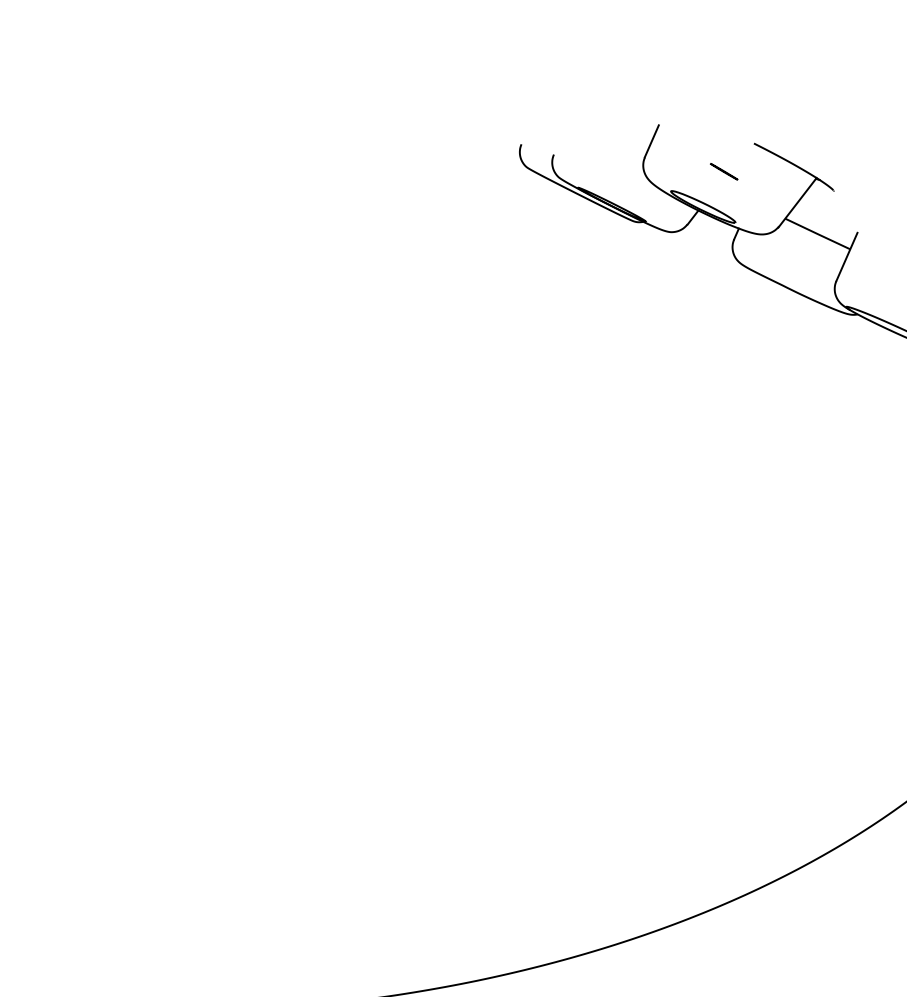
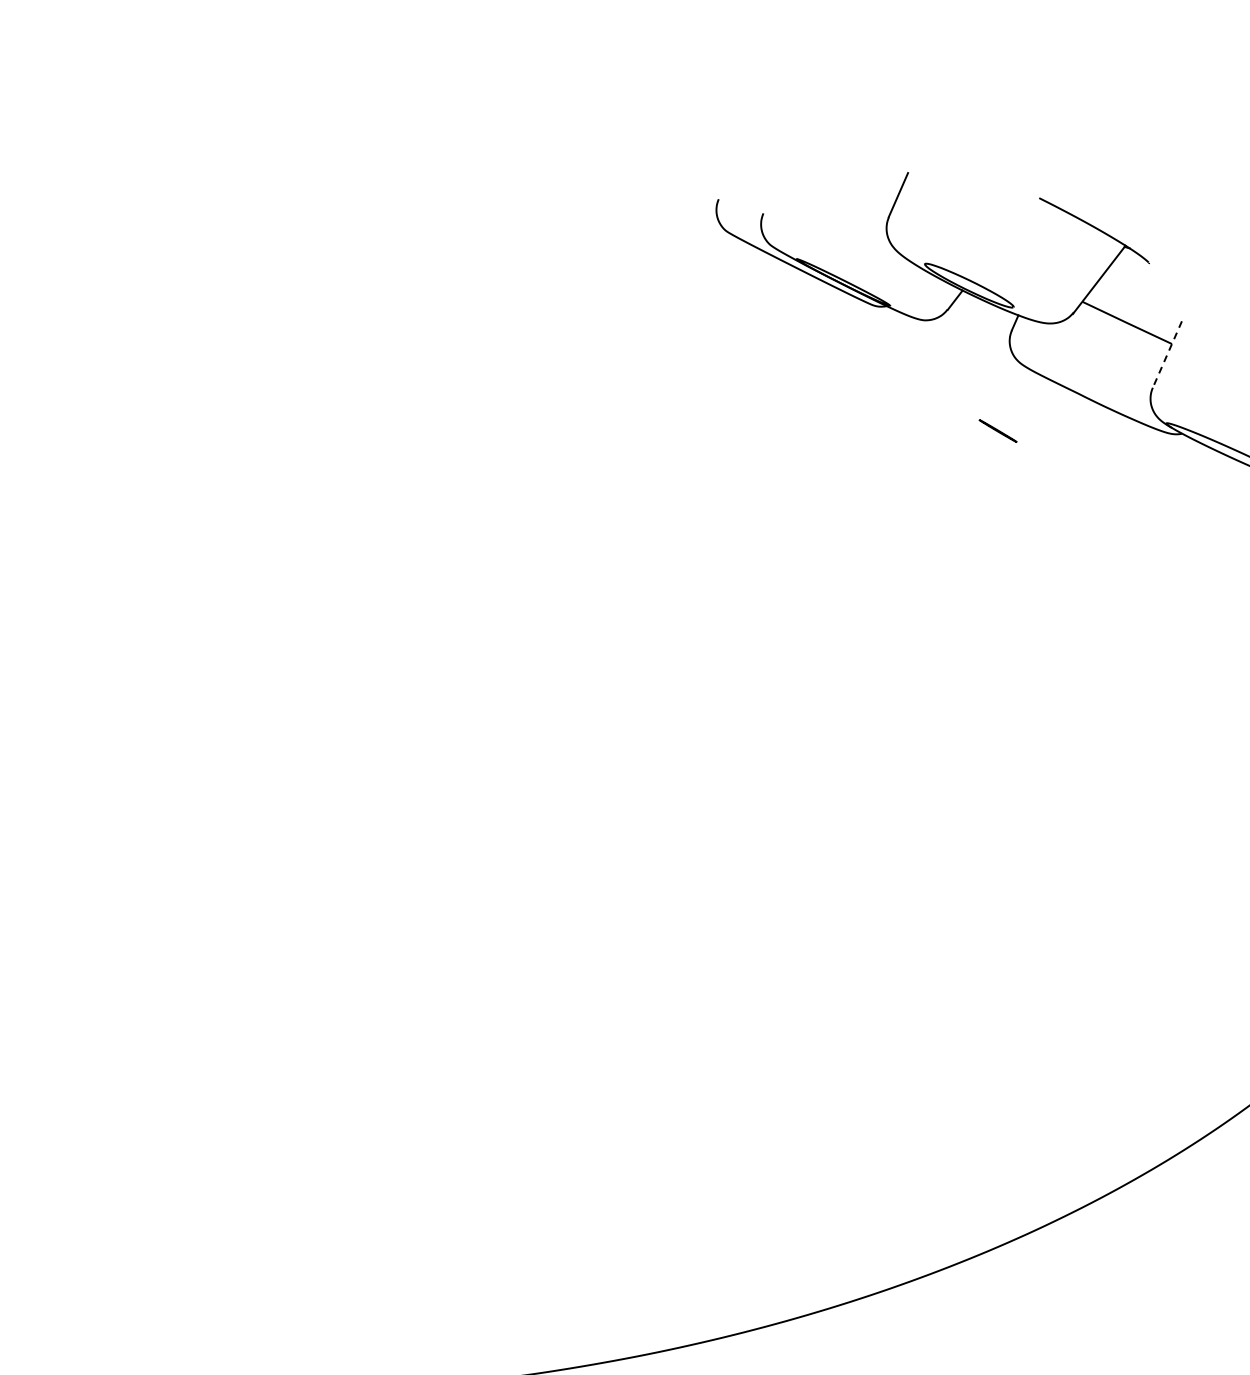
line: (723, 171) -> (997, 430), moved
line: (847, 257) -> (1167, 355), solid -> dashed

